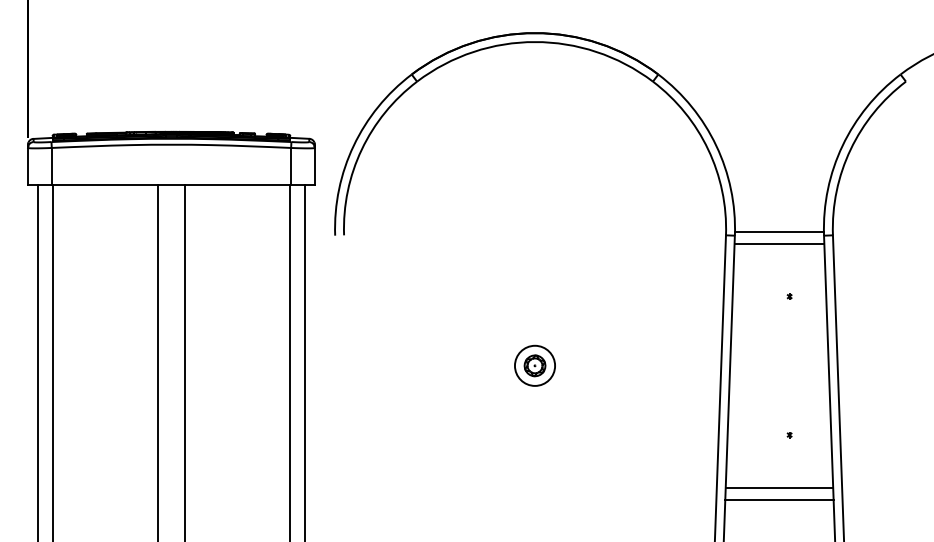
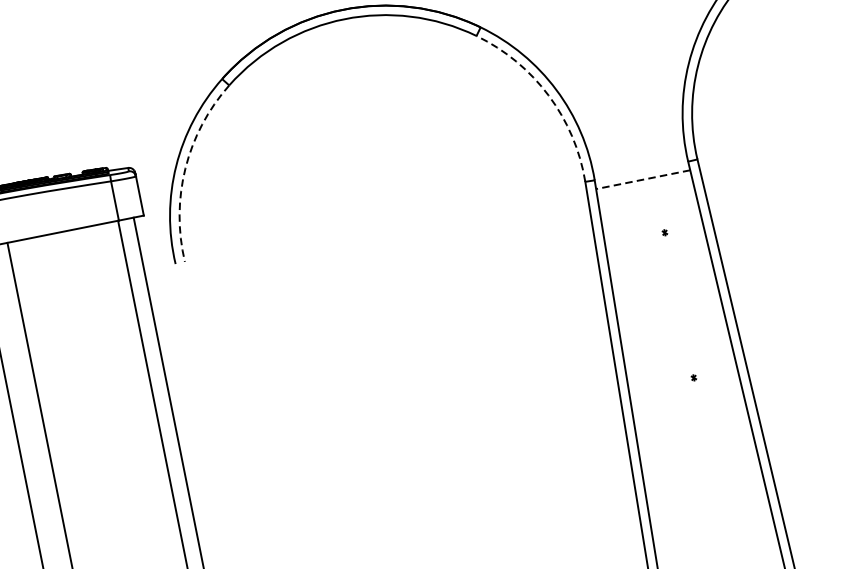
arc: (361, 149) -> (185, 168), solid -> dashed
arc: (708, 149) -> (548, 95), solid -> dashed
line: (779, 232) -> (640, 167), removed
line: (779, 243) -> (643, 179), solid -> dashed
part: (534, 365) -> (411, 358), removed
line: (779, 487) -> (694, 435), removed
line: (779, 499) -> (696, 447), removed

